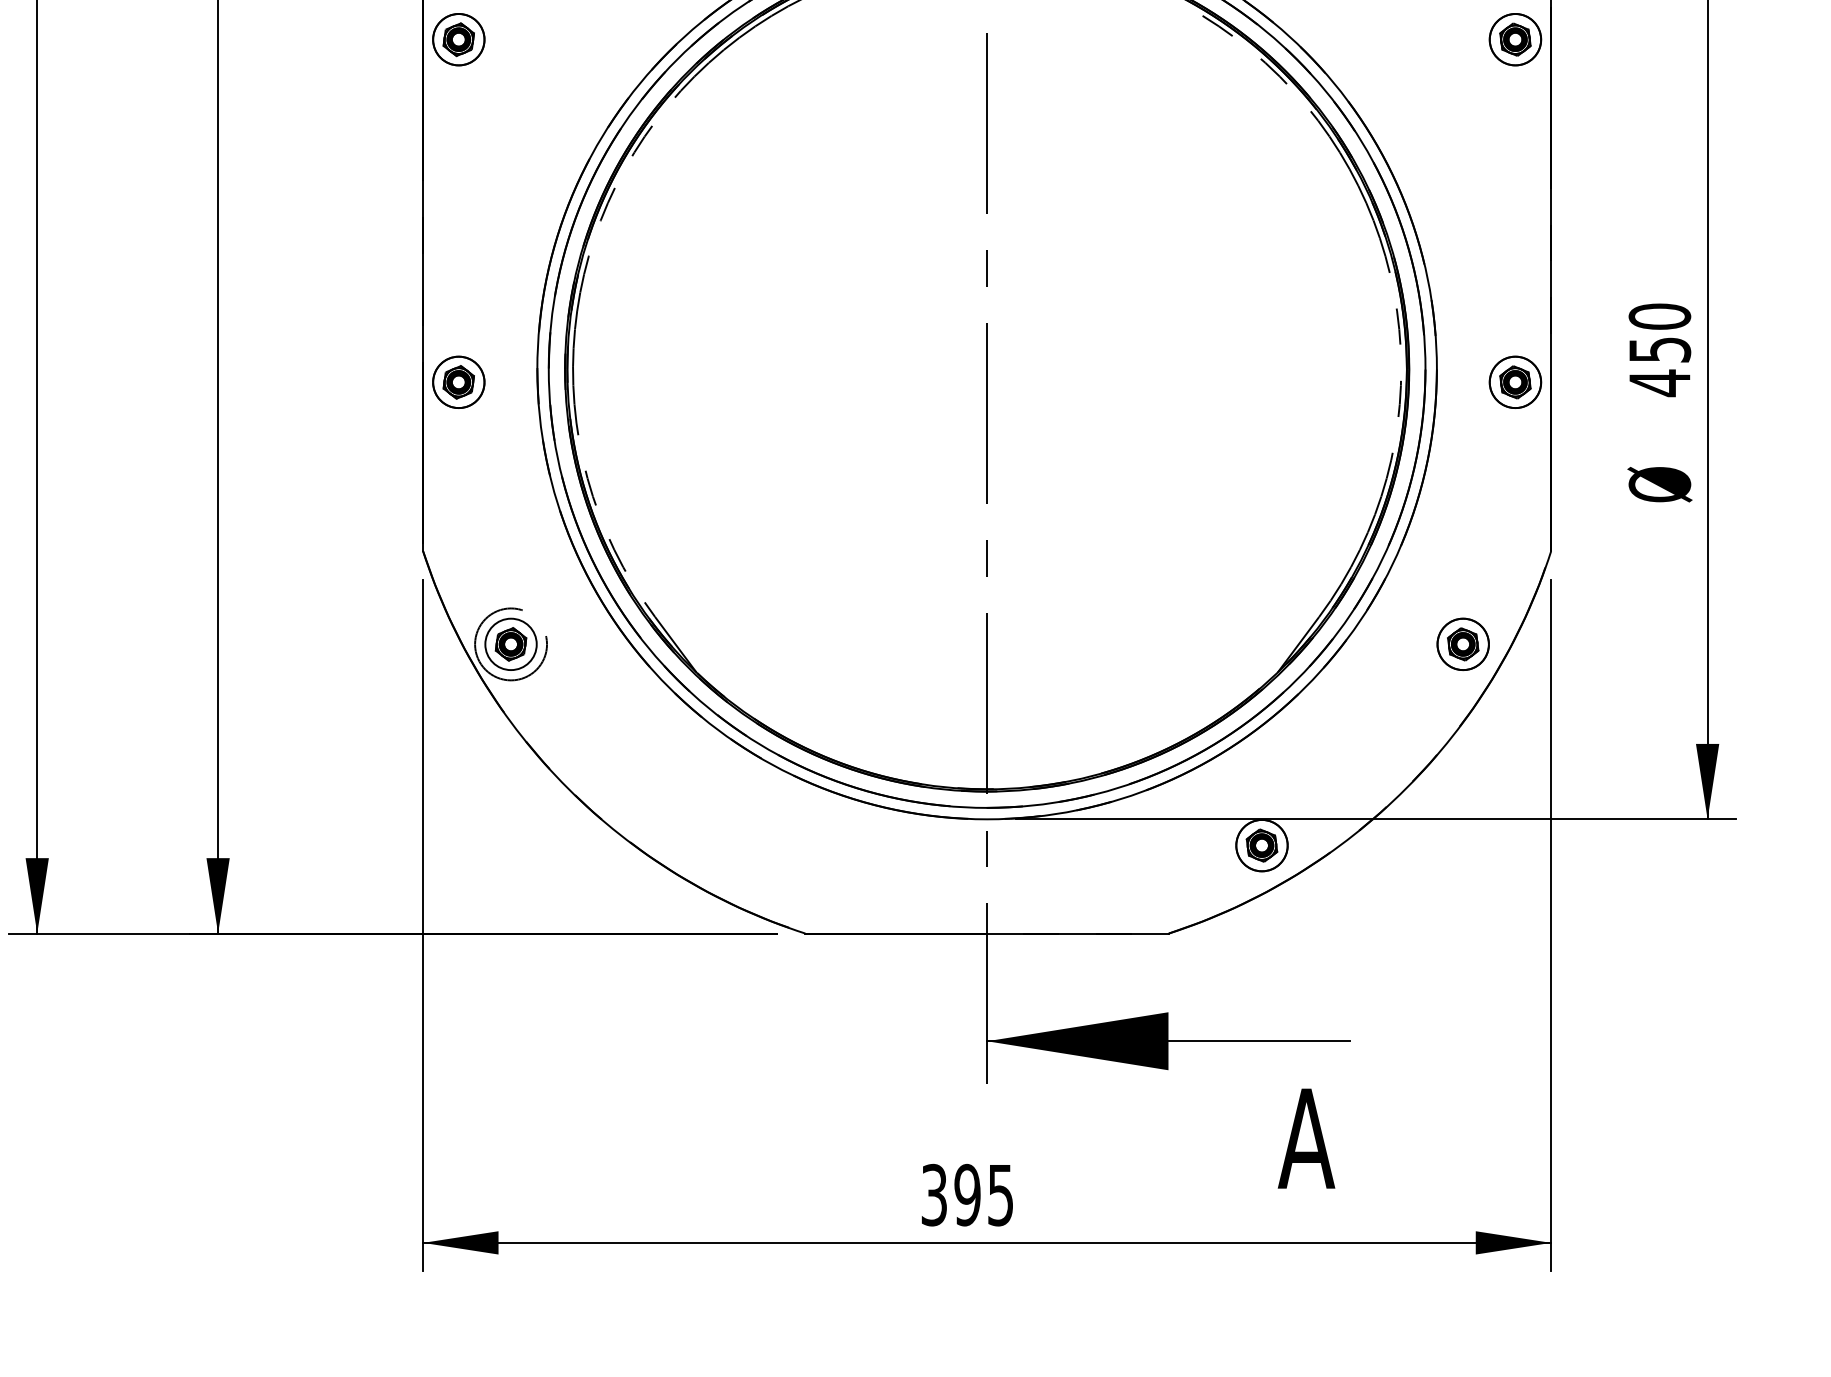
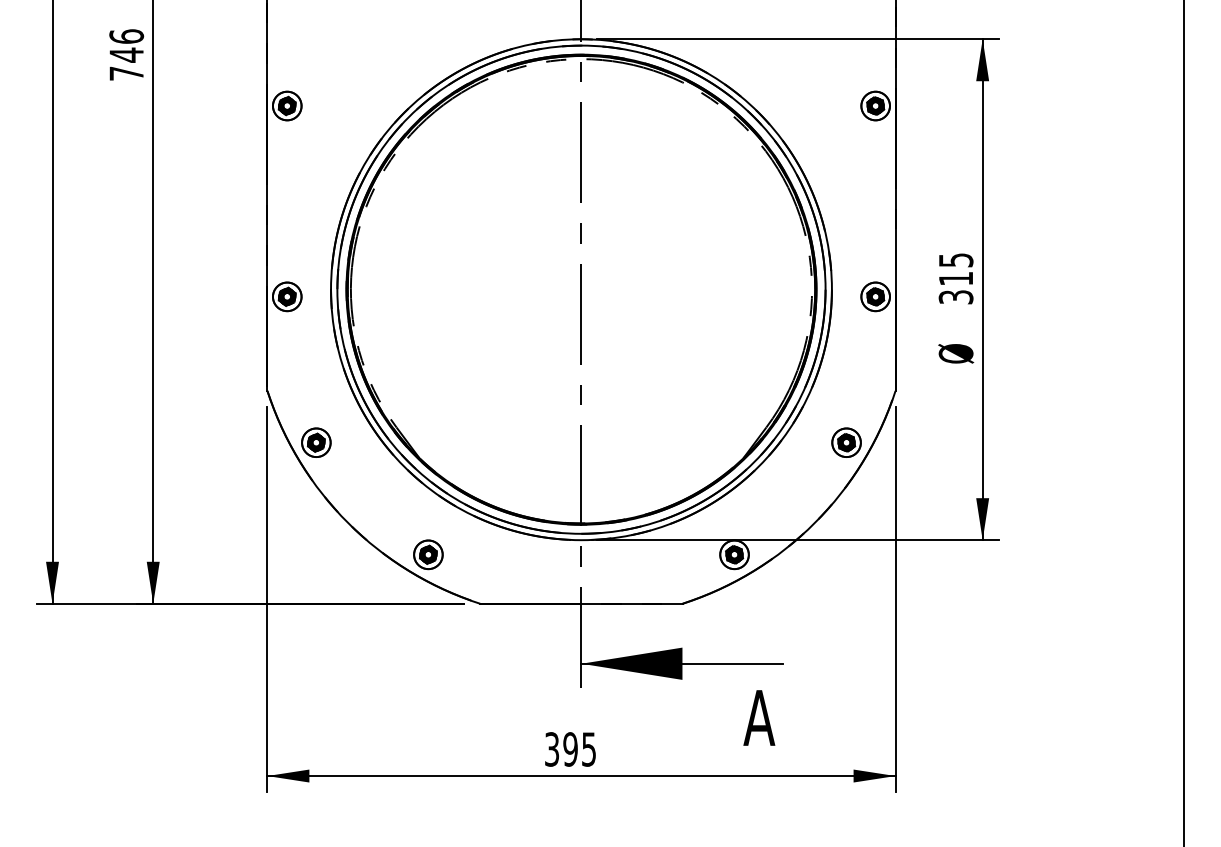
text: (1658, 351) -> (955, 279), 450 -> 315
circle: (511, 643) -> (316, 442), size x0.71
part: (712, 845) -> (428, 554), added

